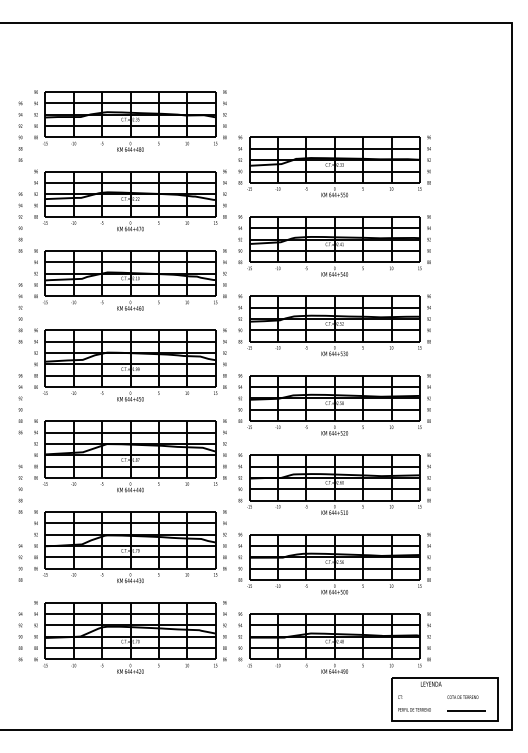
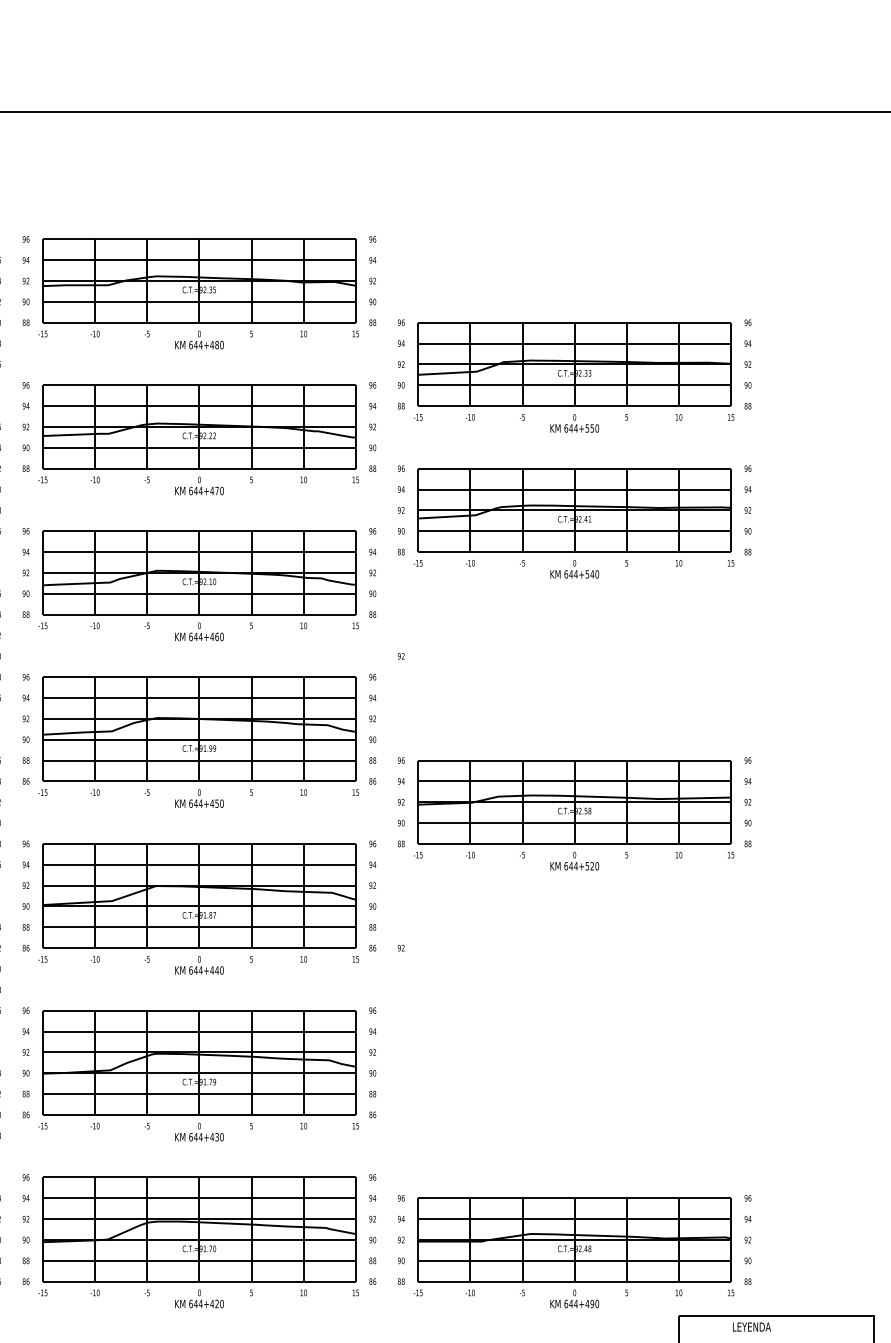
part: (334, 325) -> (574, 668), removed
part: (334, 483) -> (574, 958), removed
part: (334, 563) -> (574, 1105), removed

